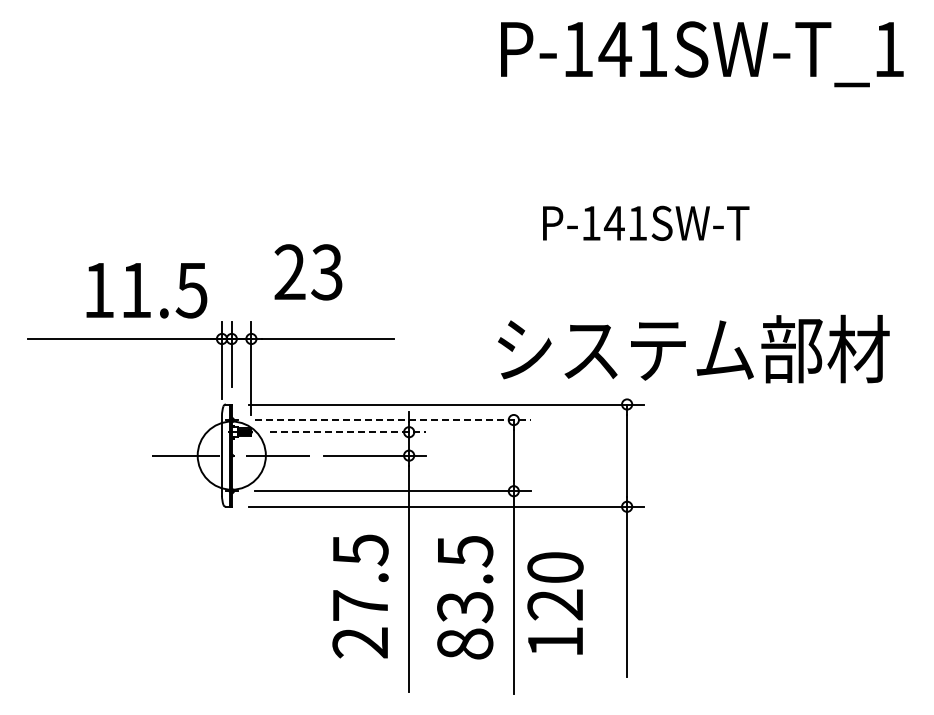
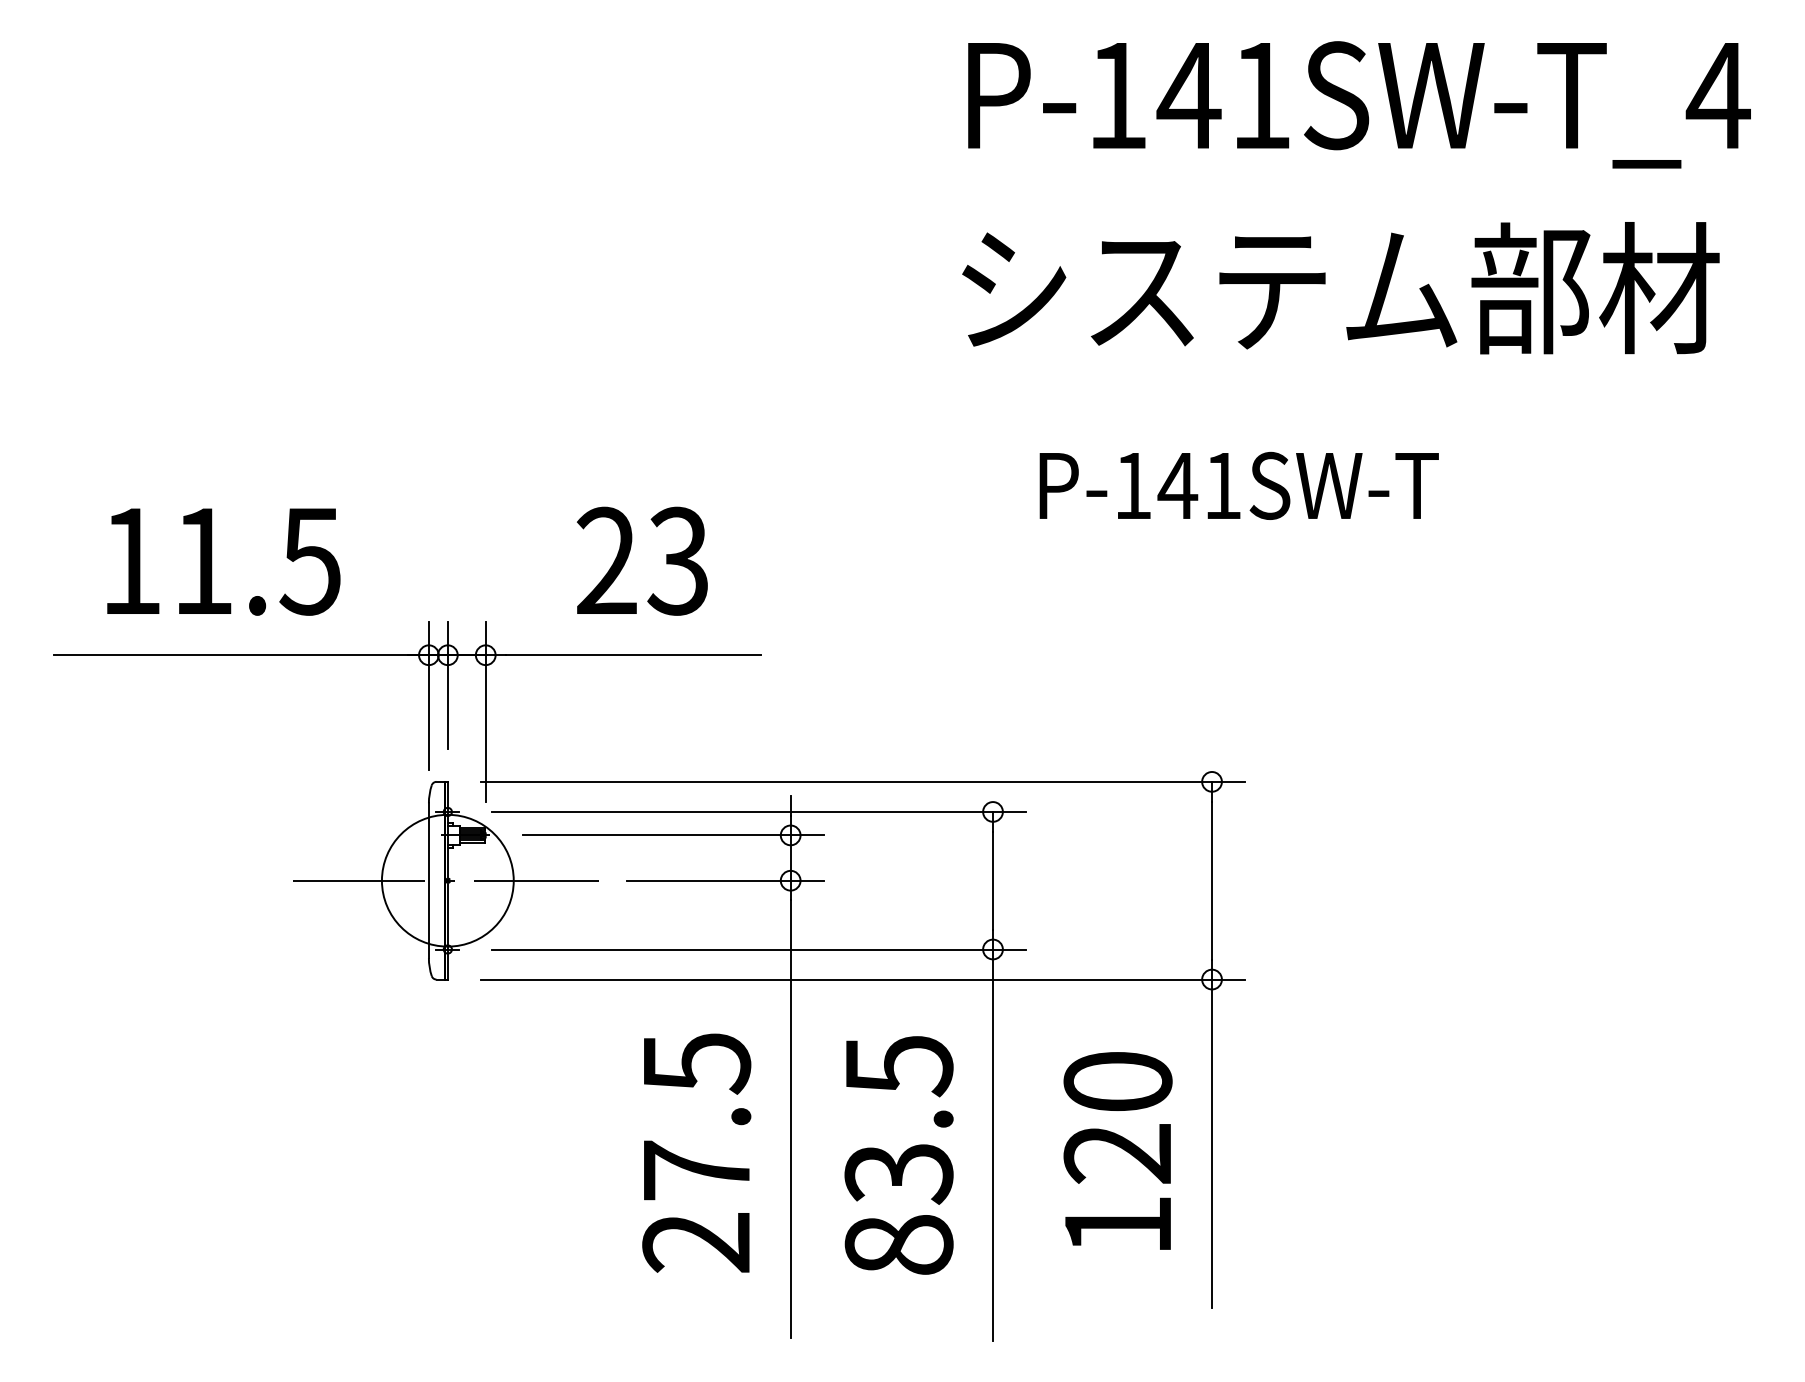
text: (888, 49) -> (1717, 95), P-141SW-T_1 -> P-141SW-T_4
text: (646, 222) -> (1239, 484), moved
text: (308, 272) -> (642, 561), moved
text: (146, 290) -> (223, 561), moved
text: (693, 348) -> (1340, 287), moved
line: (393, 420) -> (760, 812), dashed -> solid
line: (348, 432) -> (673, 835), dashed -> solid
text: (555, 603) -> (1118, 1151), moved

